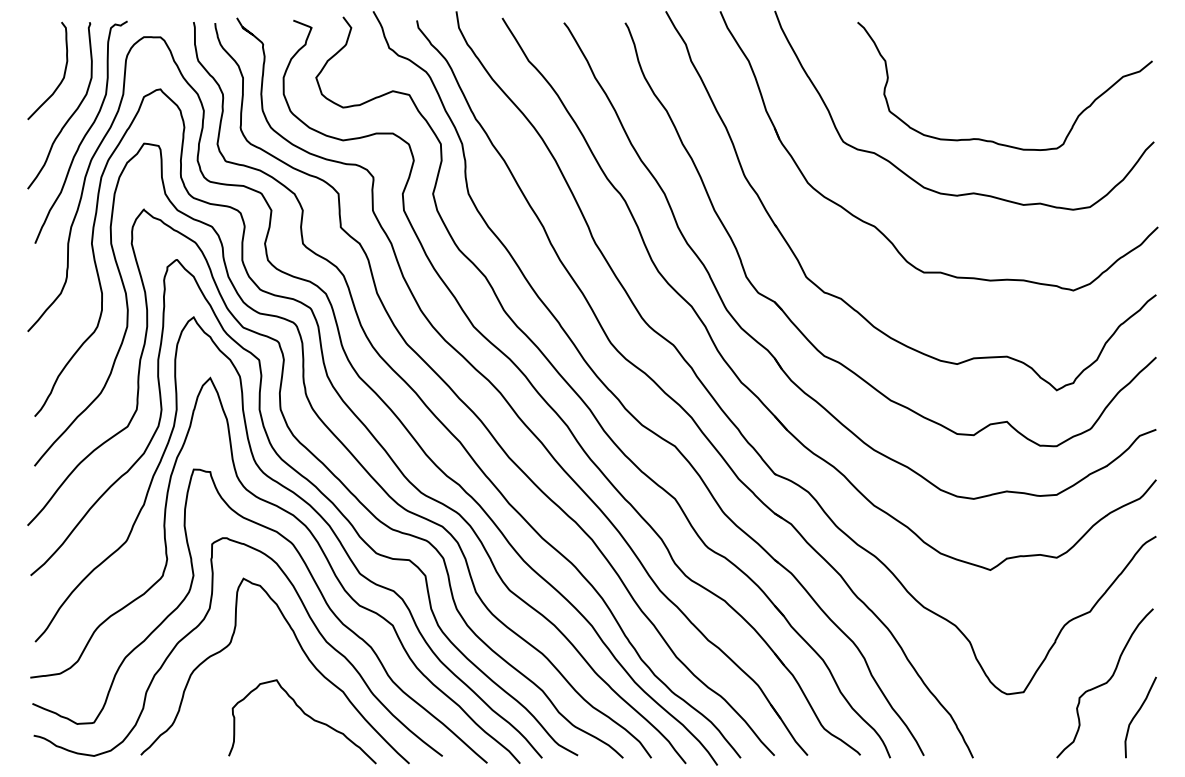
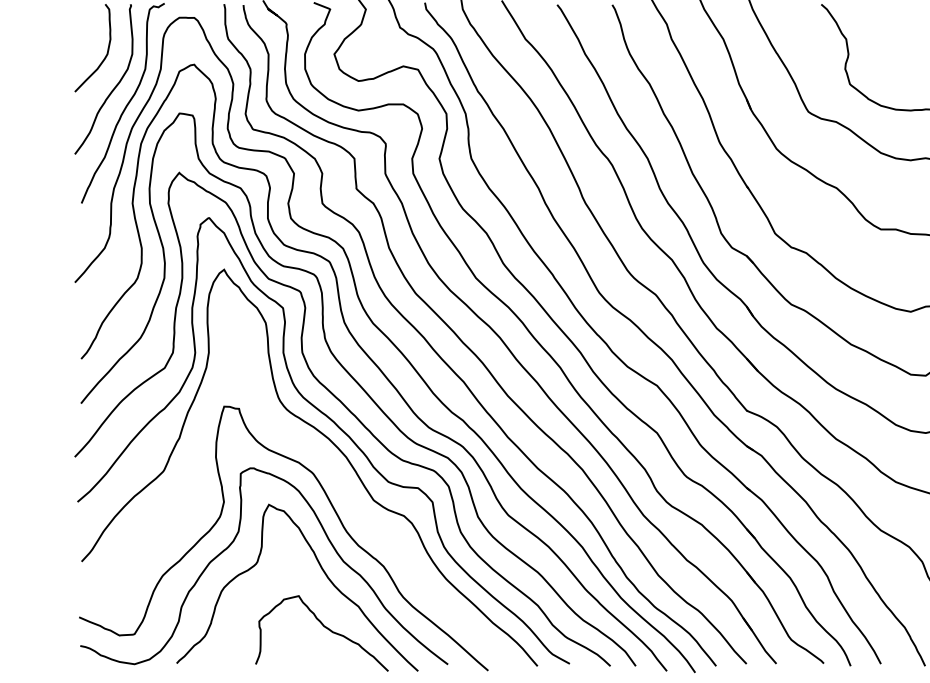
curve: (317, 544) -> (335, 474), removed

